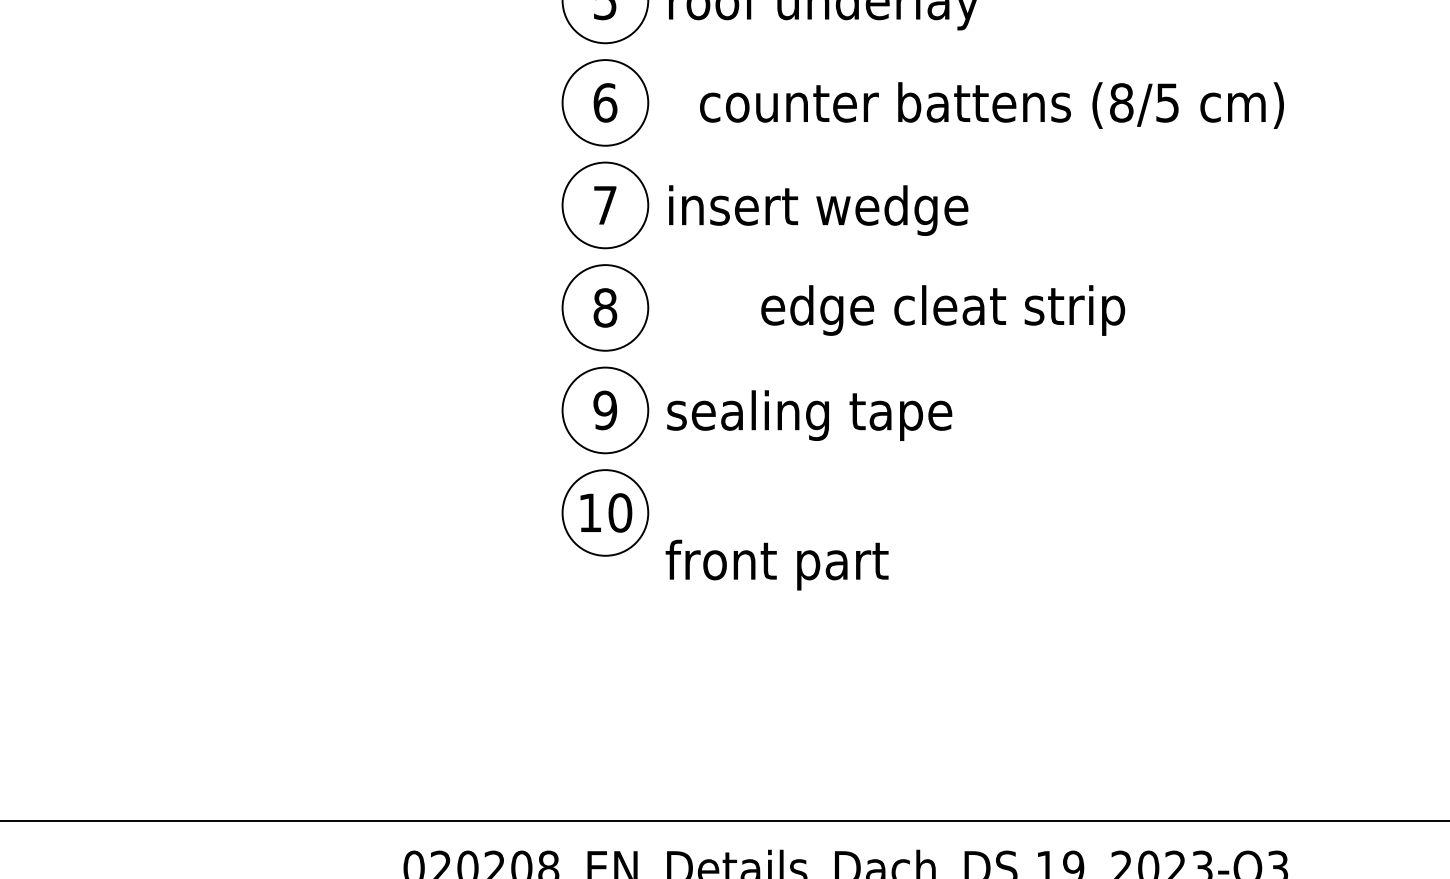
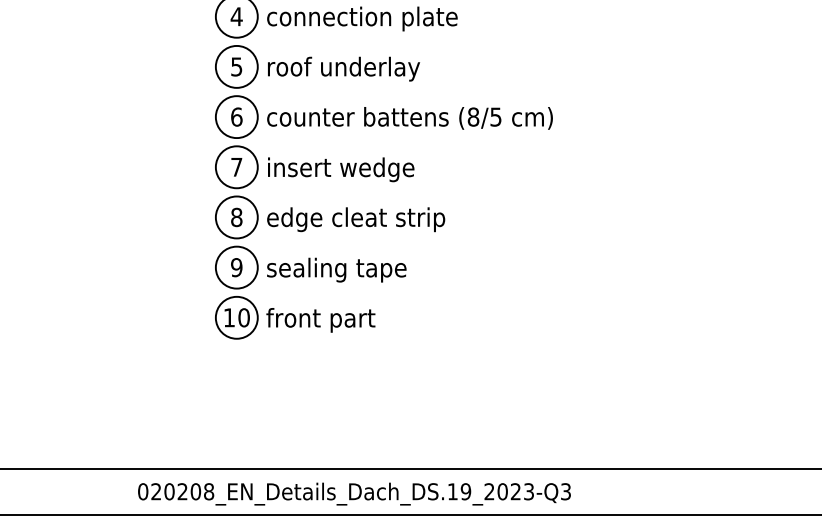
text: (990, 105) -> (409, 118), moved
text: (943, 310) -> (356, 219), moved
text: (776, 565) -> (320, 320), moved

